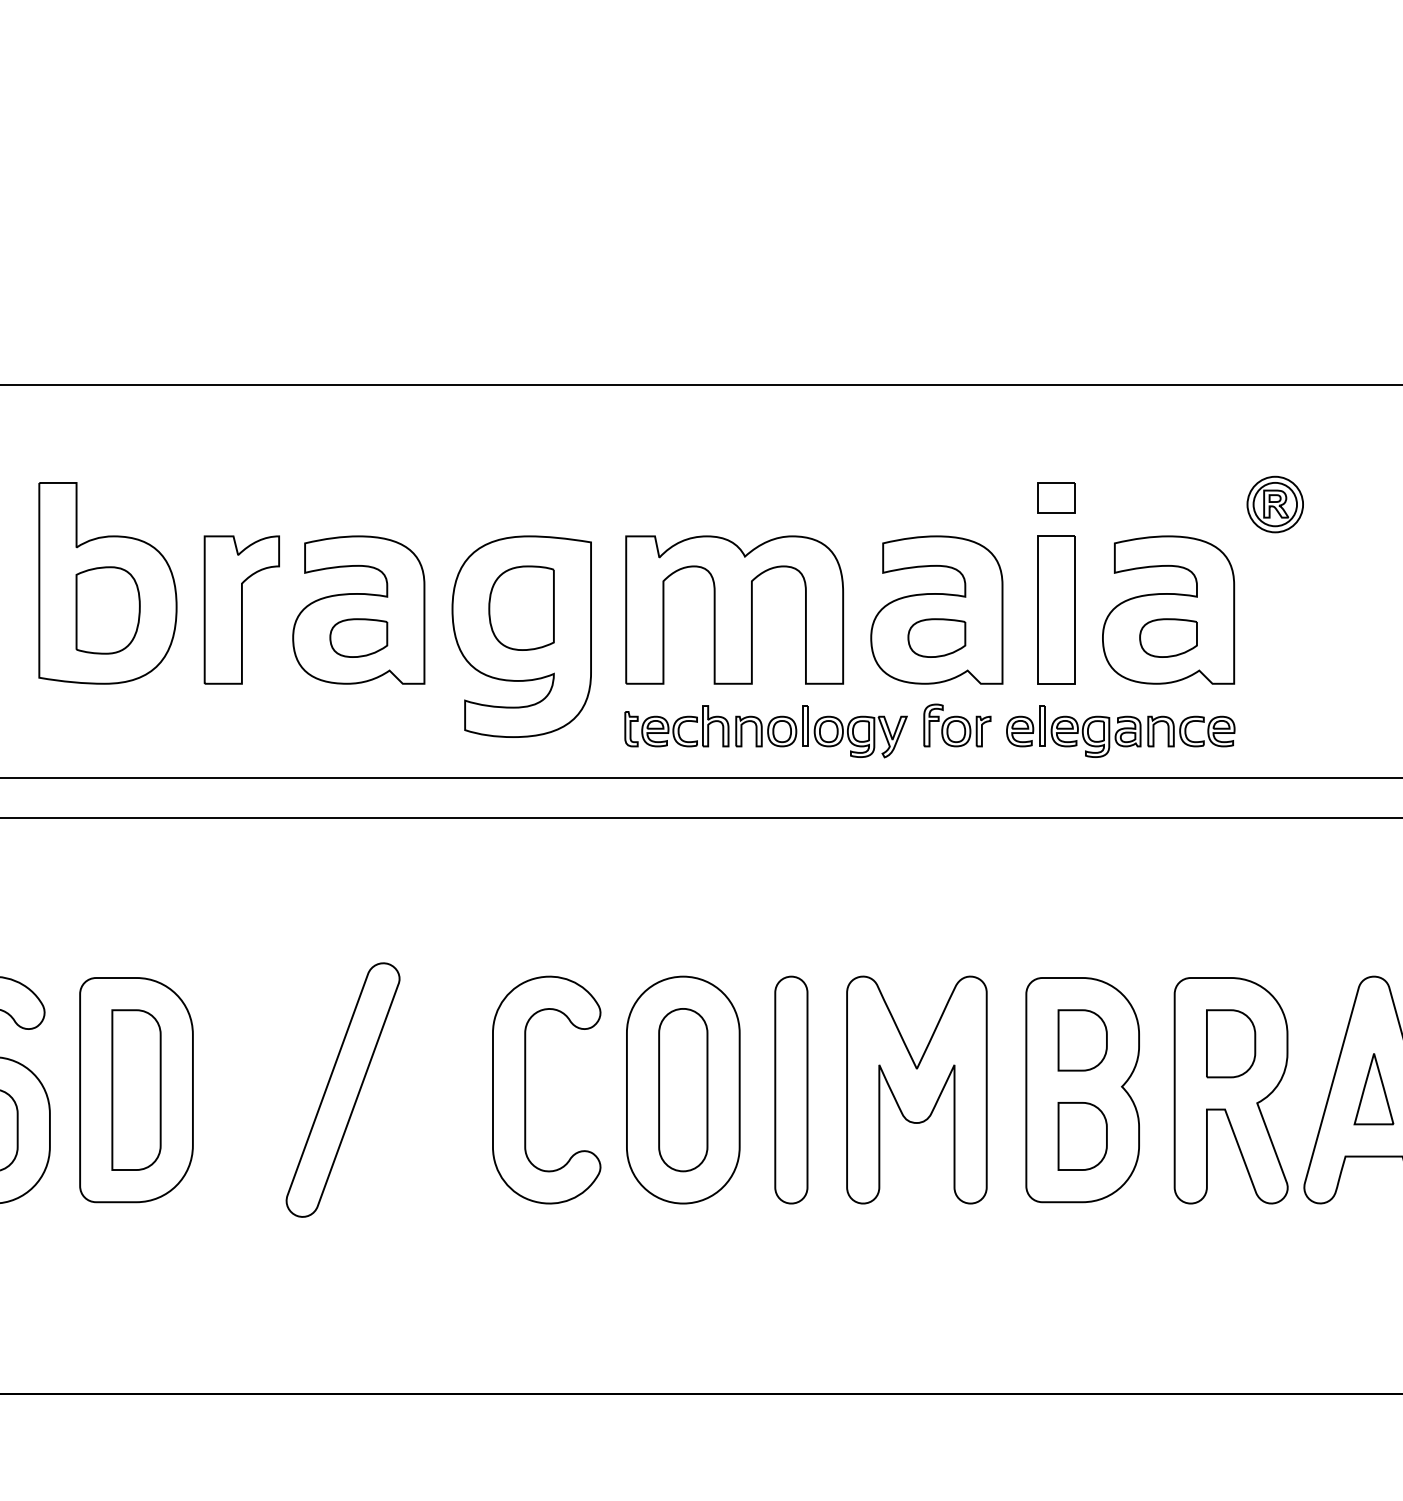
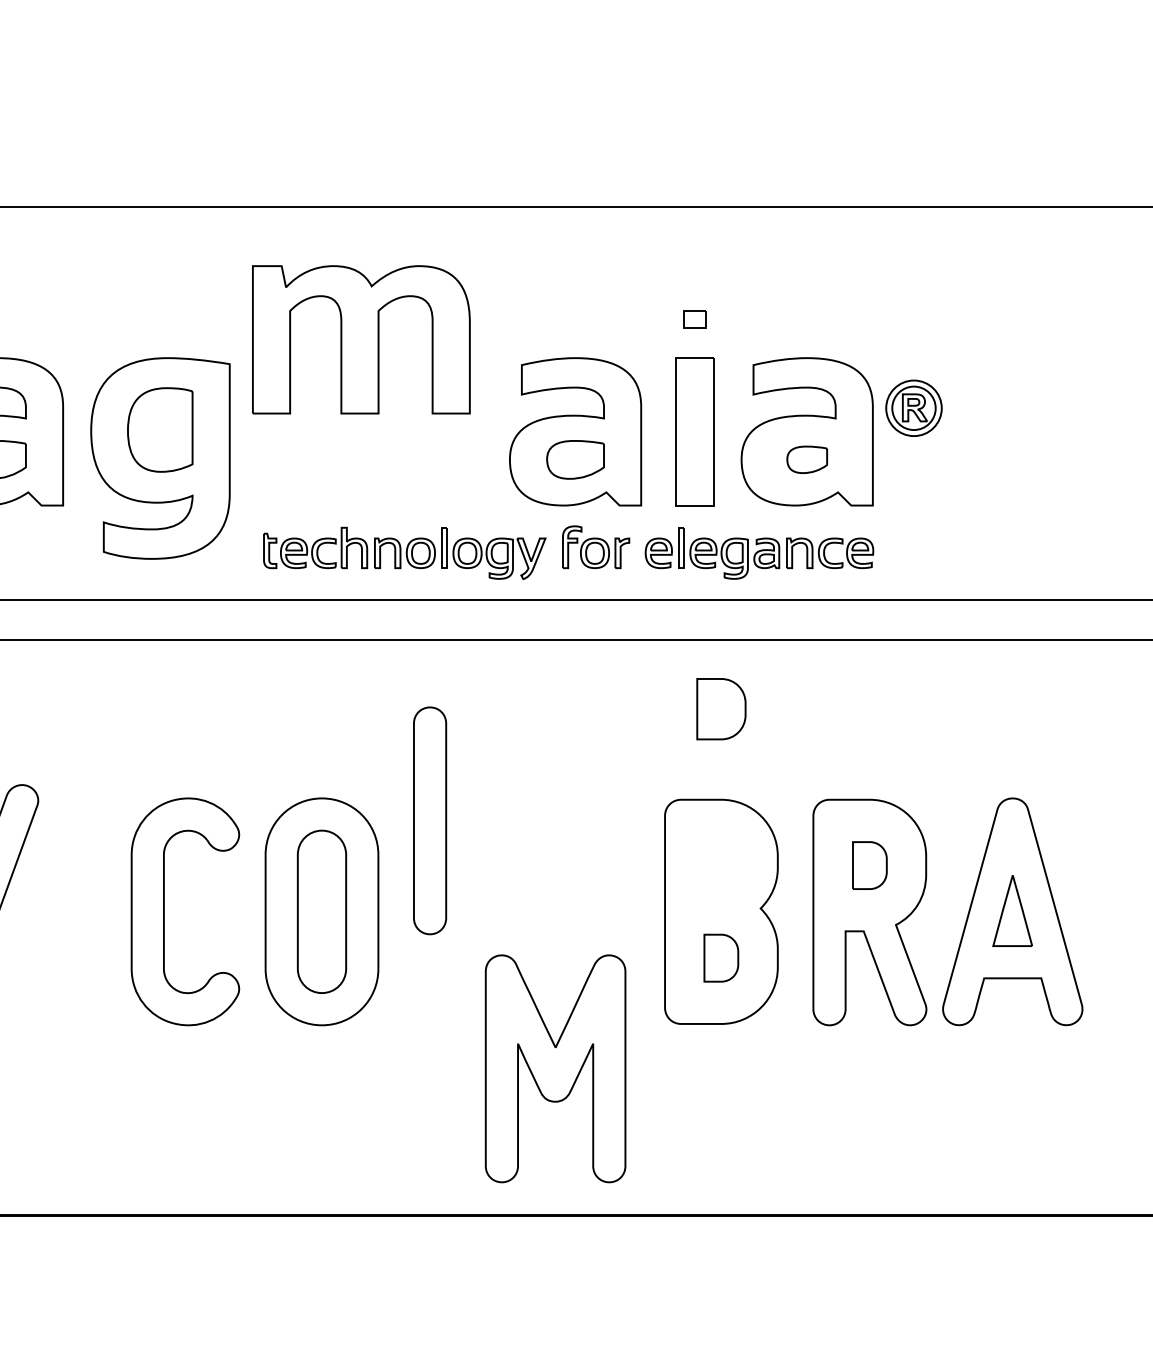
part: (1056, 497) -> (695, 319), size x0.6
part: (1274, 504) -> (913, 408), moved
part: (734, 609) -> (361, 339), moved
part: (1168, 637) -> (807, 459), size x0.7
part: (1082, 1040) -> (721, 709), moved
part: (1231, 1043) -> (870, 865), size x0.7
part: (791, 1089) -> (430, 820), moved
part: (916, 1089) -> (555, 1068), moved
part: (1082, 1136) -> (721, 958), size x0.7

